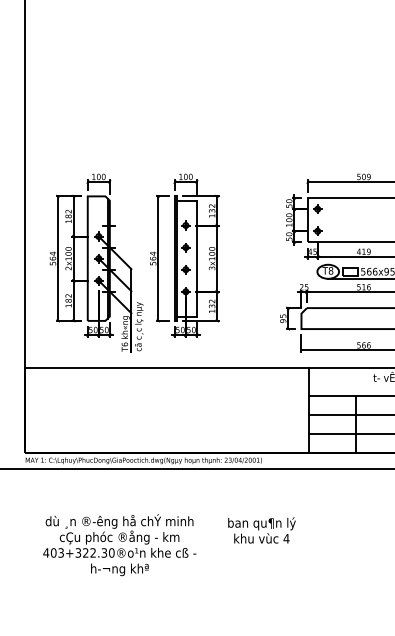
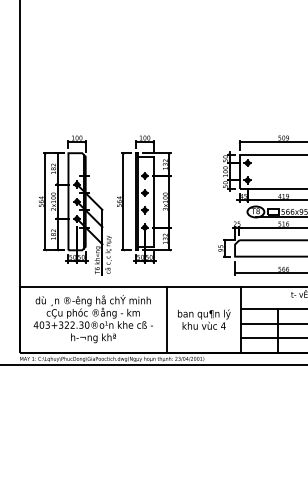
line: (214, 409) -> (167, 319), added
text: (262, 530) -> (204, 319), moved
text: (118, 545) -> (92, 319), moved

